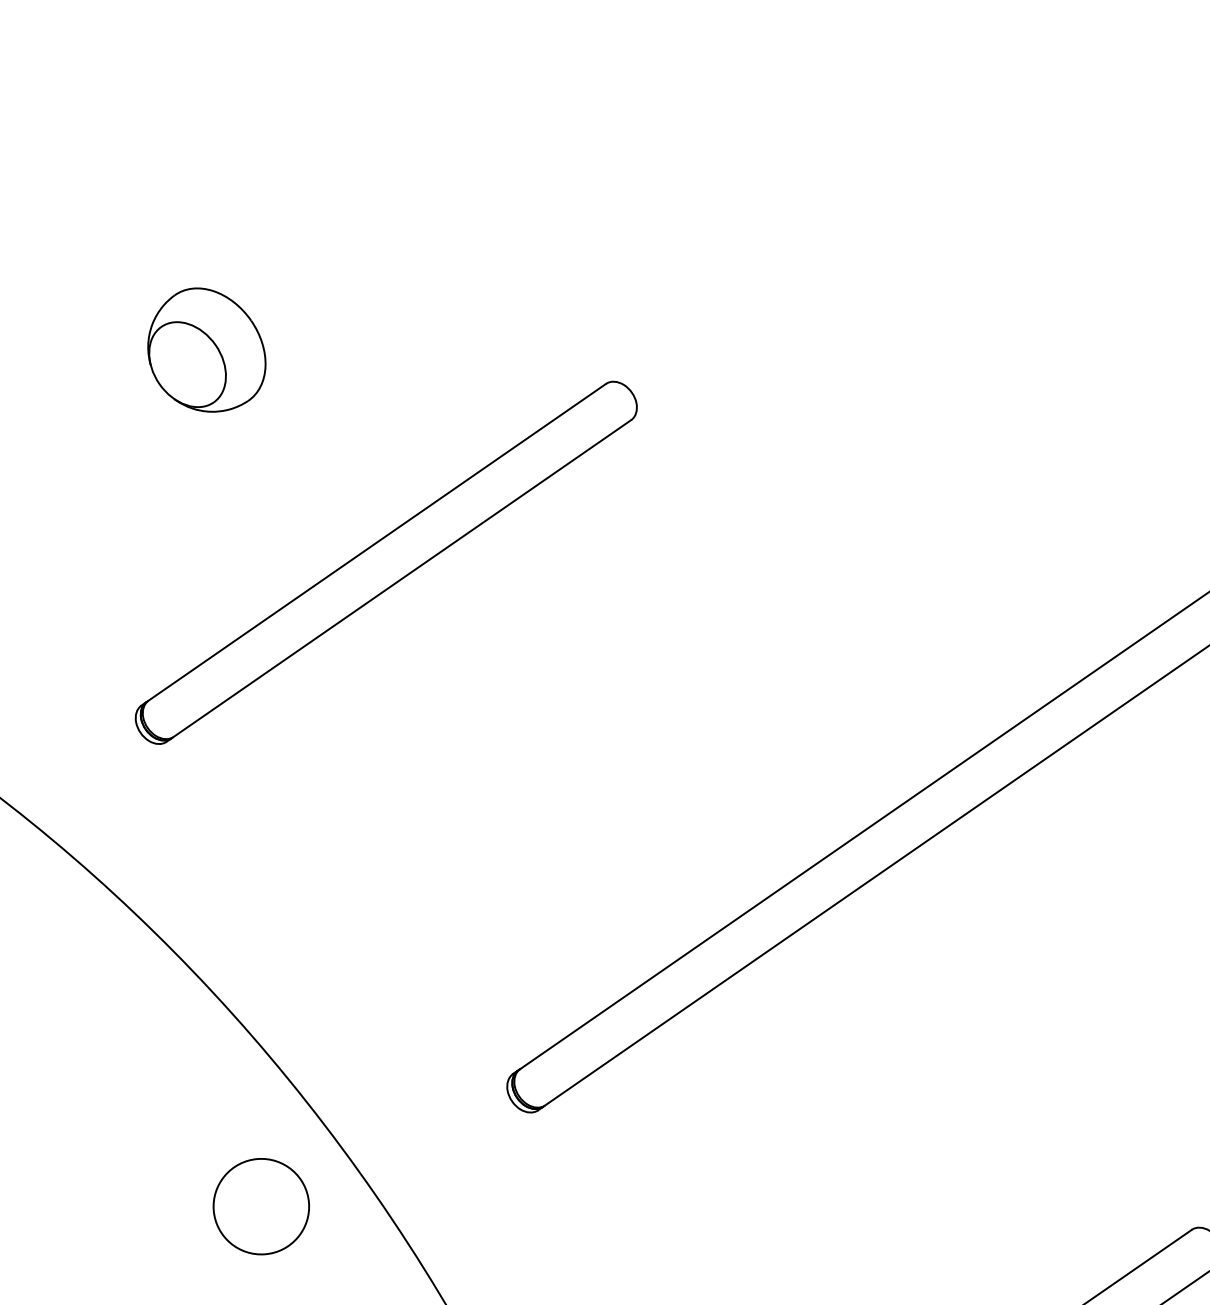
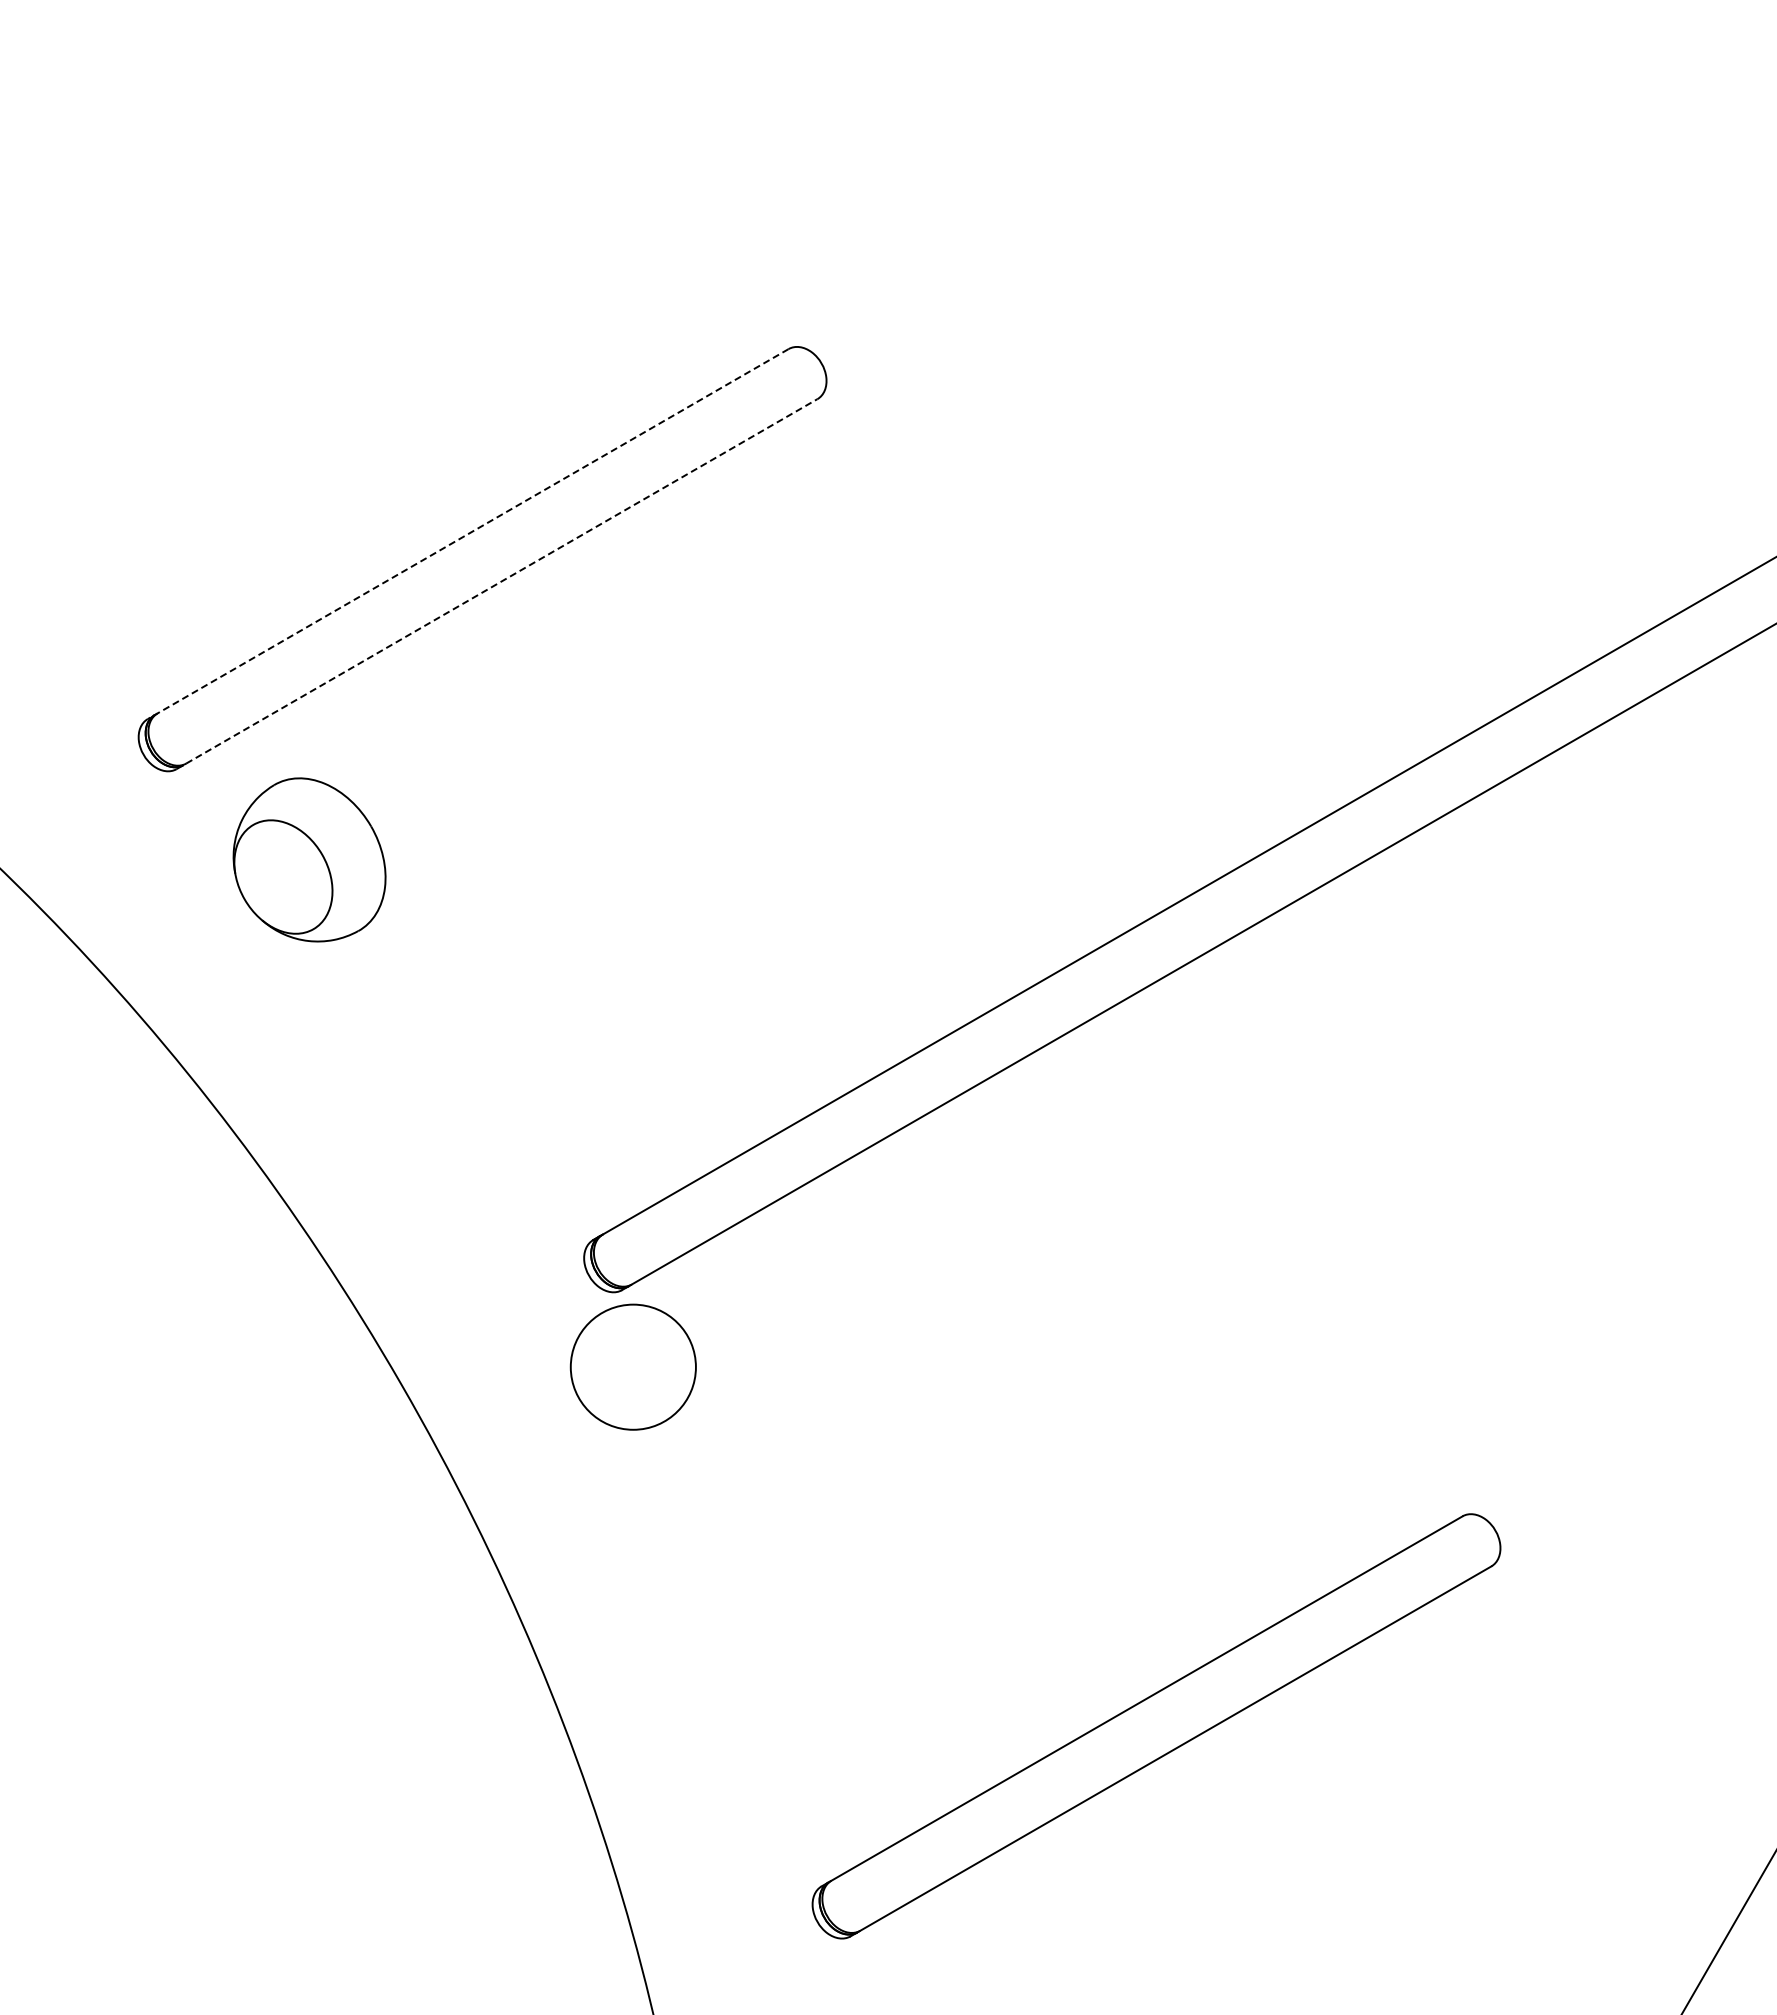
part: (206, 349) -> (309, 859), moved
line: (374, 545) -> (468, 534), solid -> dashed
line: (399, 581) -> (497, 584), solid -> dashed
circle: (260, 1206) -> (632, 1366), moved

